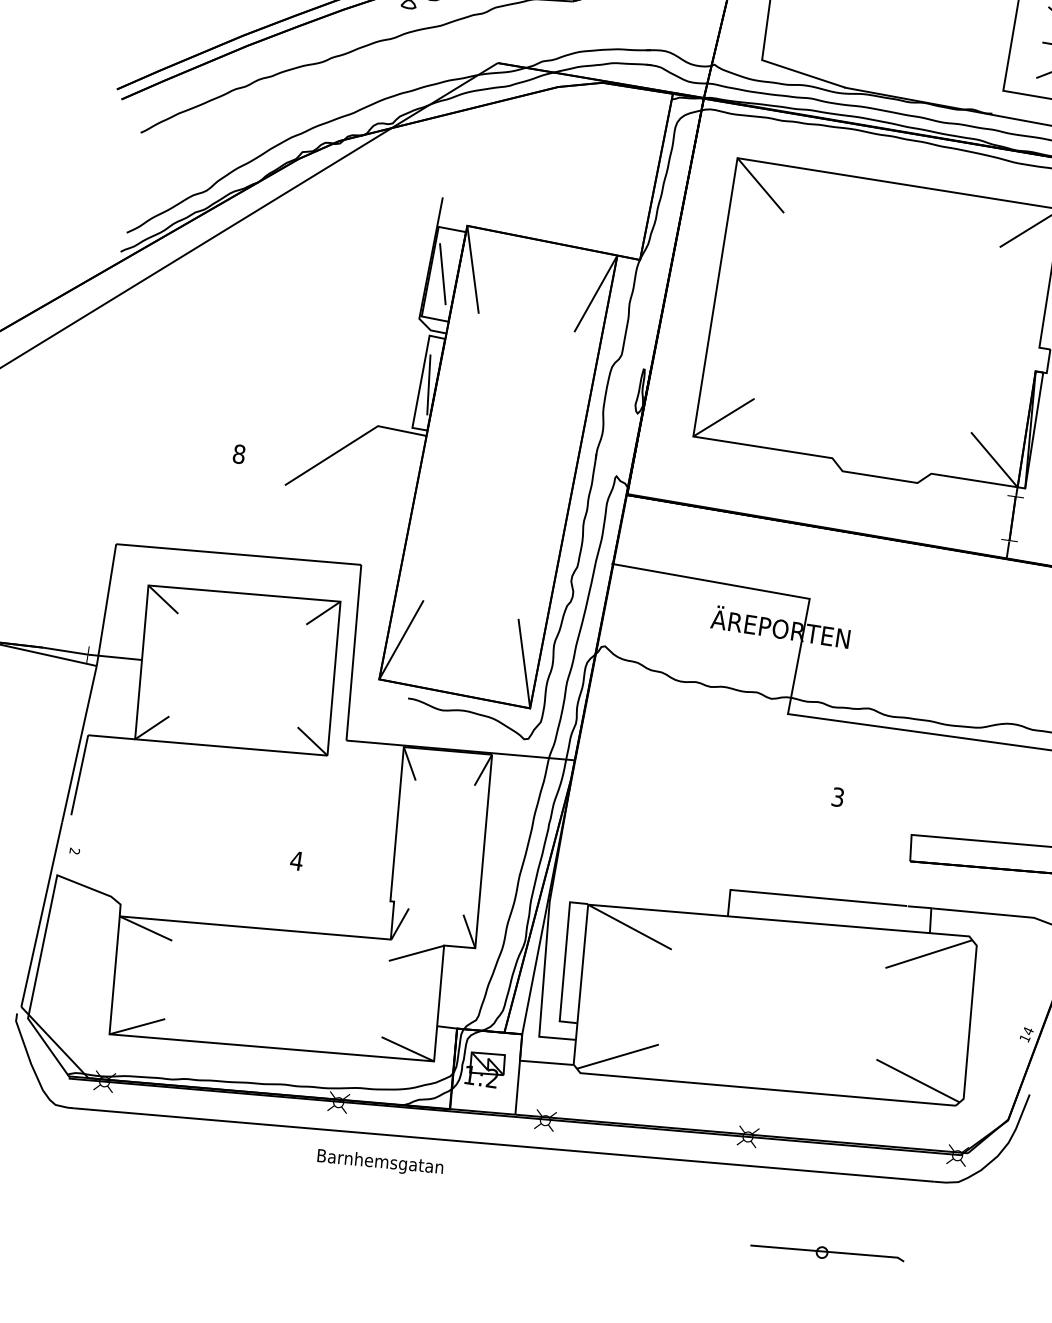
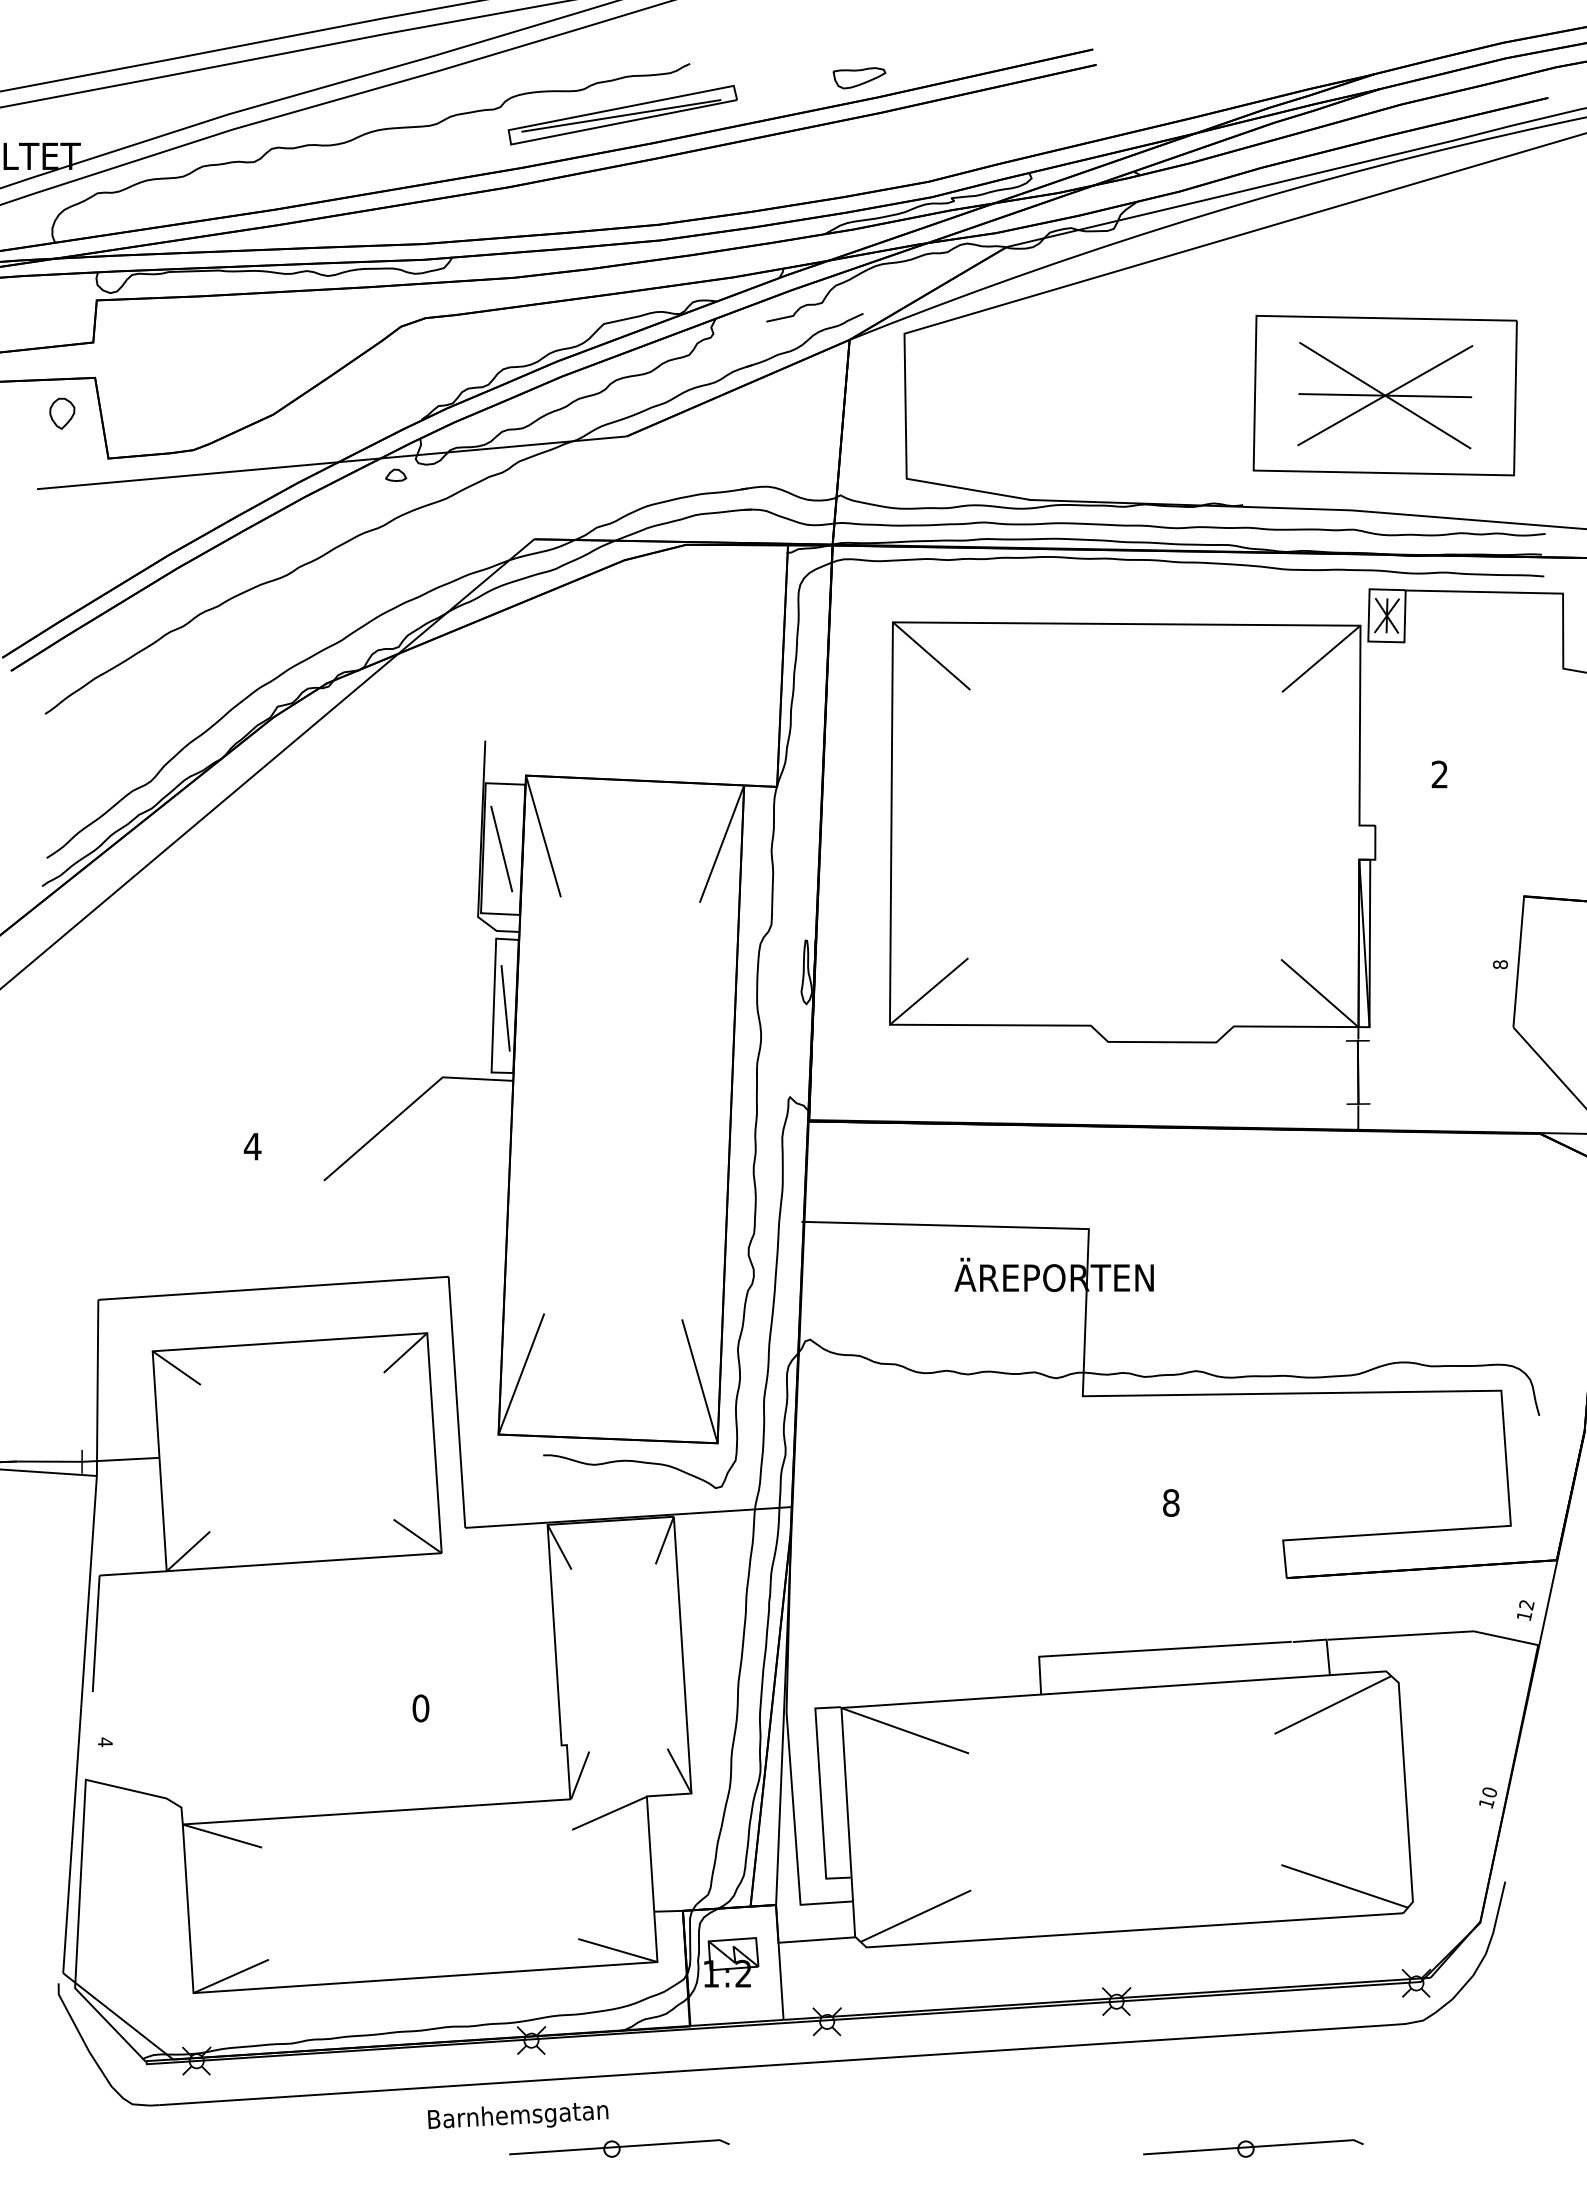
text: (239, 454) -> (252, 1146), 8 -> 4
text: (838, 796) -> (1171, 1502), 3 -> 8
text: (74, 850) -> (105, 1741), 2 -> 4
text: (296, 860) -> (420, 1708), 4 -> 0
text: (1028, 1031) -> (1489, 1792), 14 -> 10
text: (379, 1161) -> (517, 2115), moved
part: (388, 1186) -> (619, 2148), added

